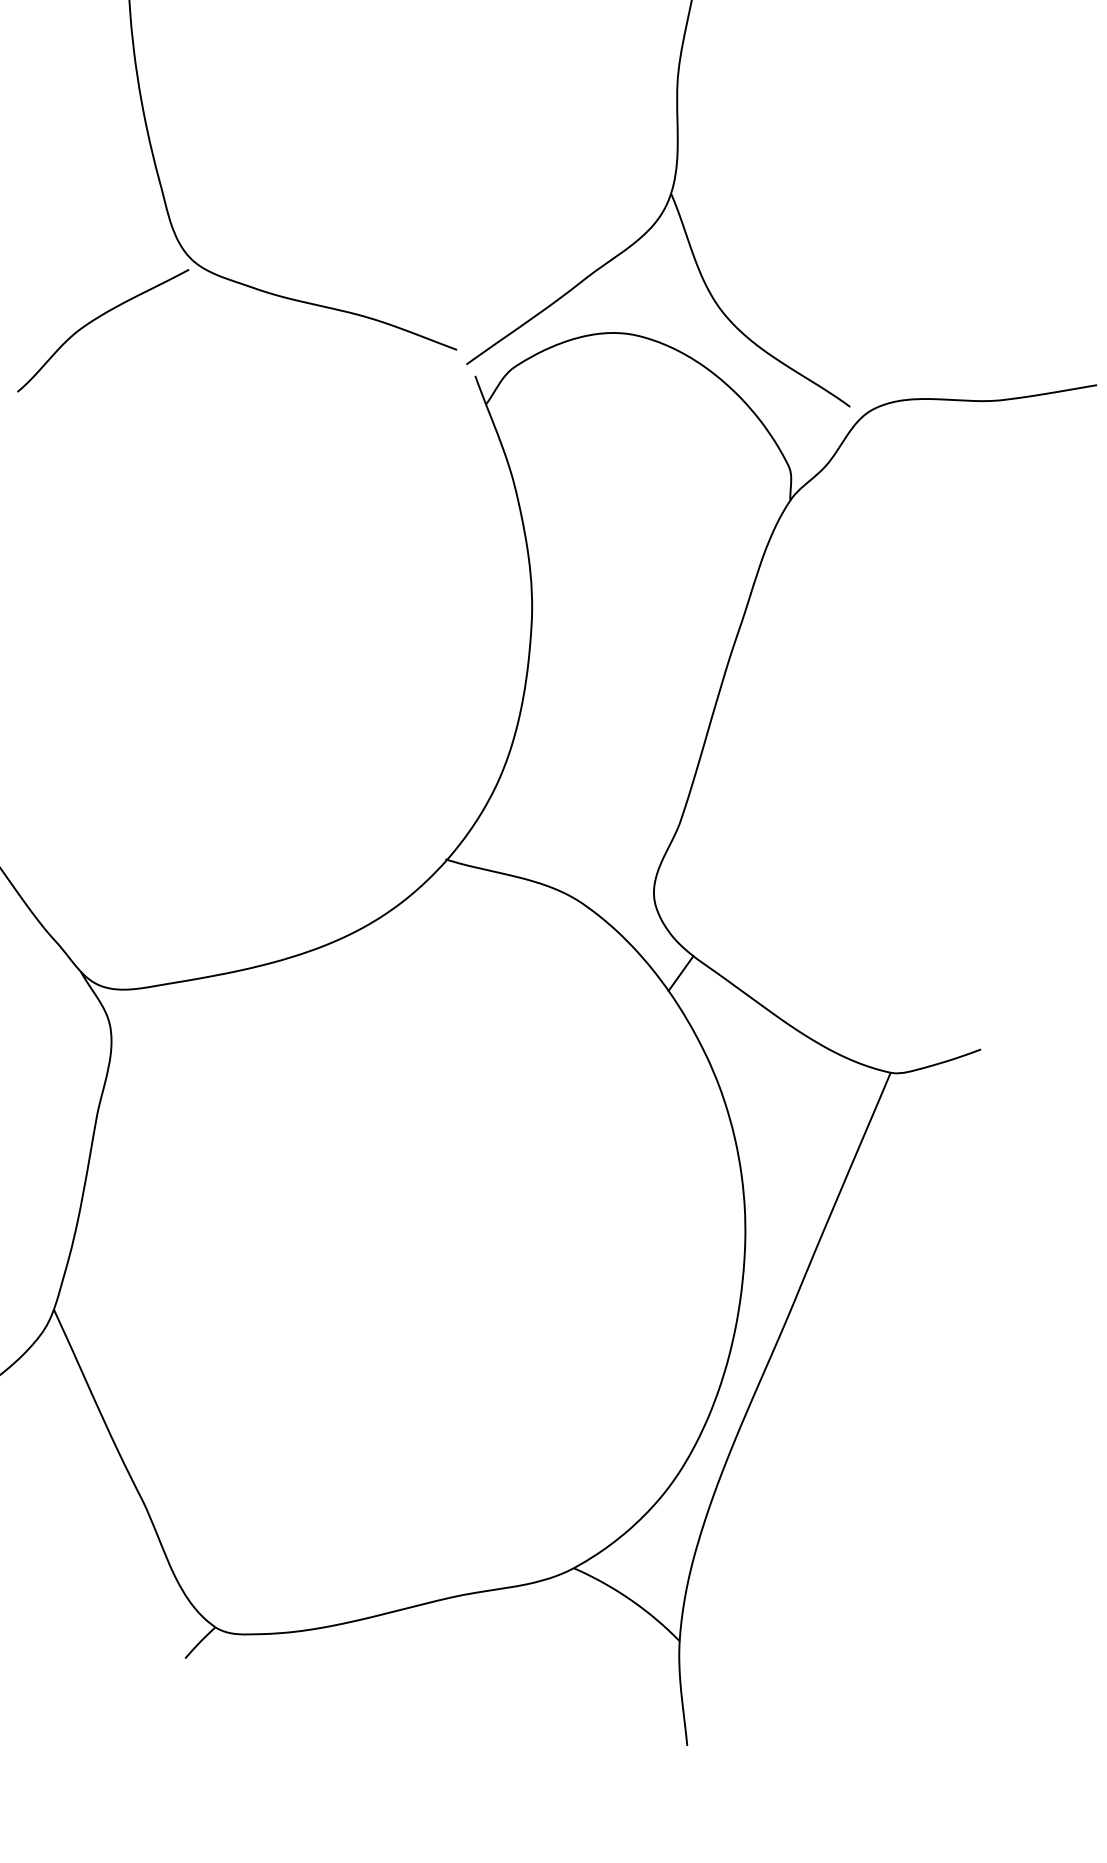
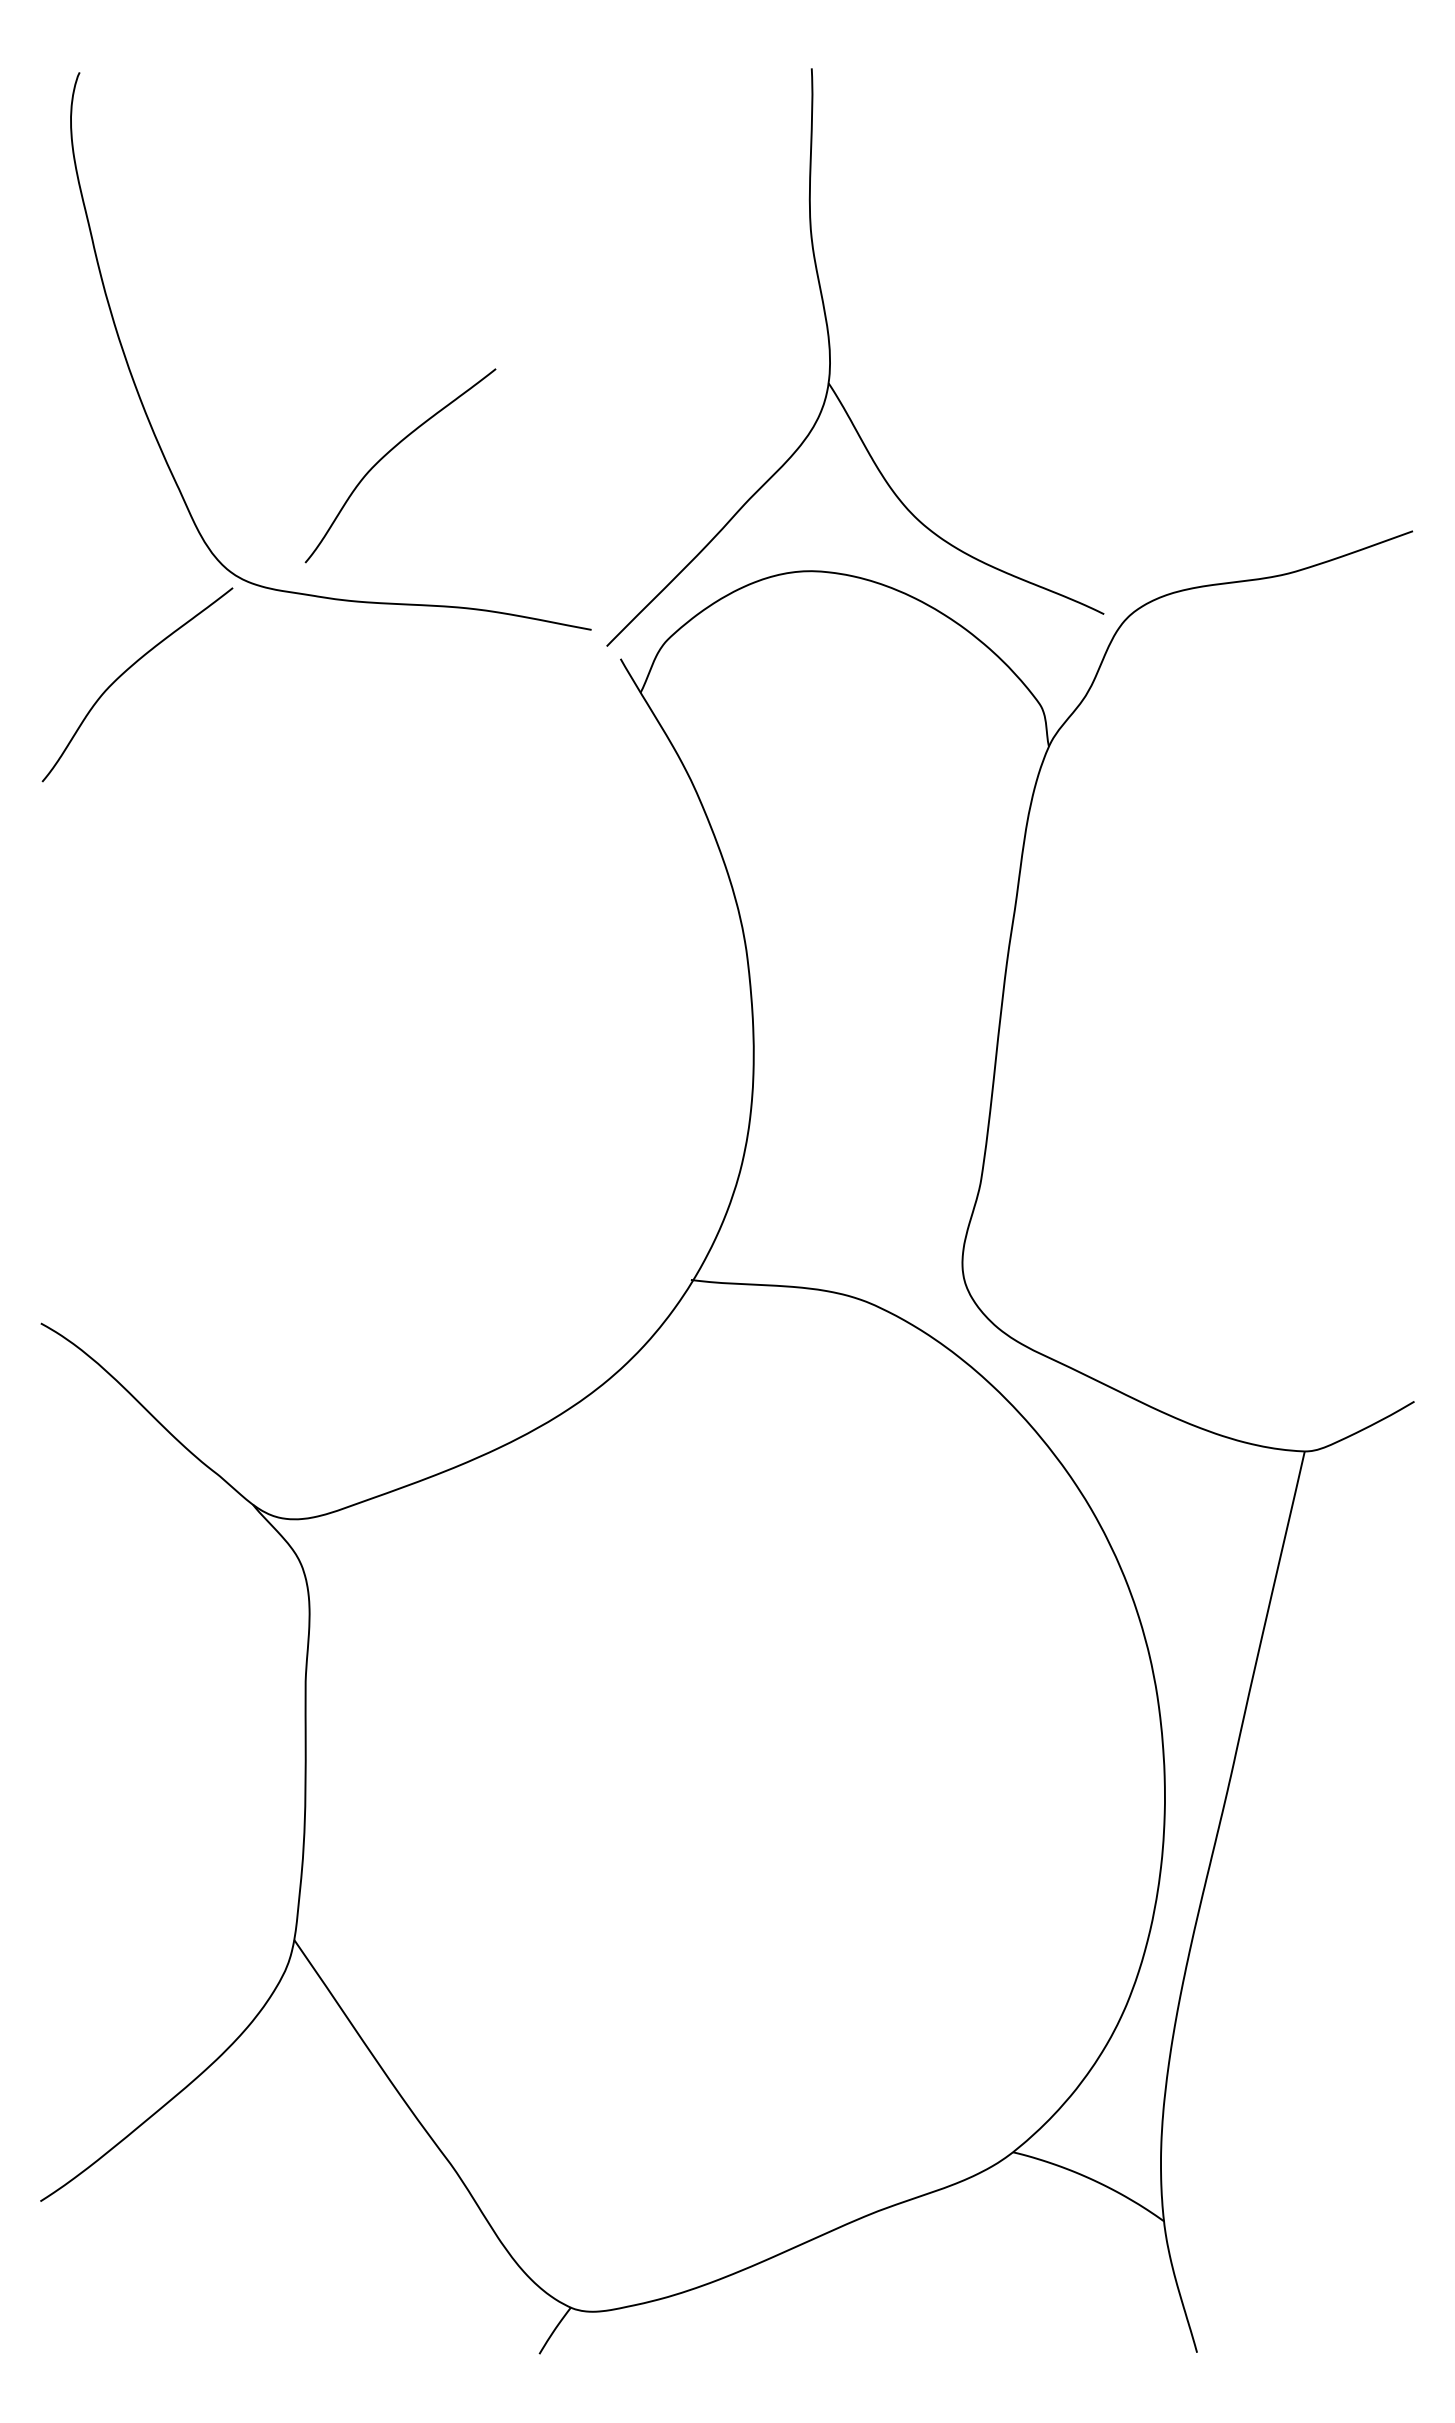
curve: (328, 186) -> (391, 451), added
line: (680, 973) -> (1015, 1372), removed

